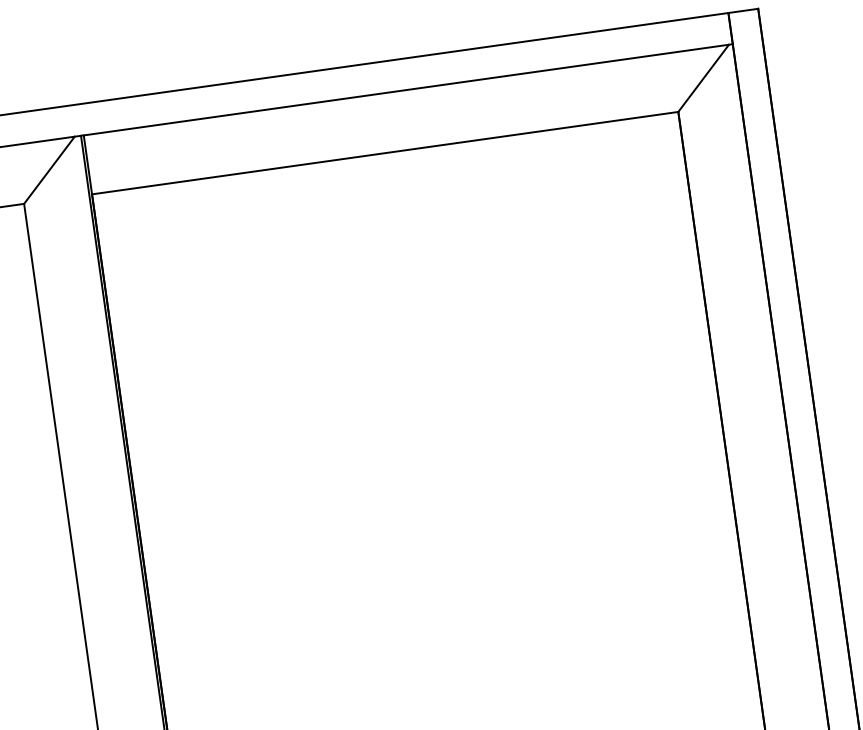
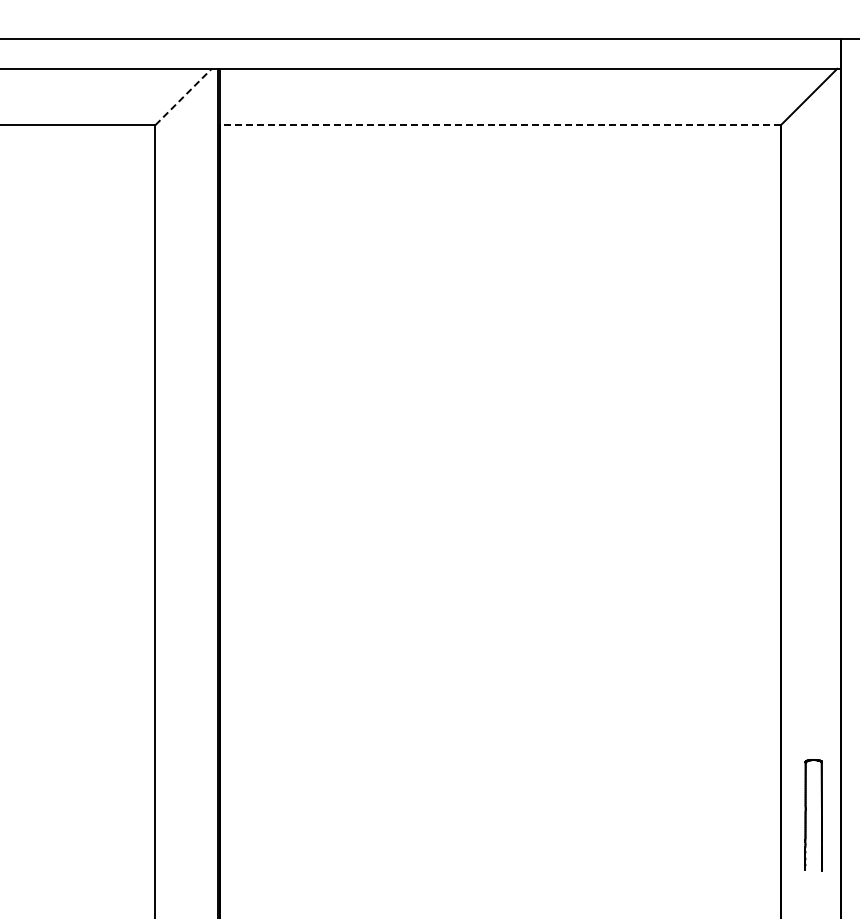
line: (385, 153) -> (500, 125), solid -> dashed
line: (49, 169) -> (183, 96), solid -> dashed

